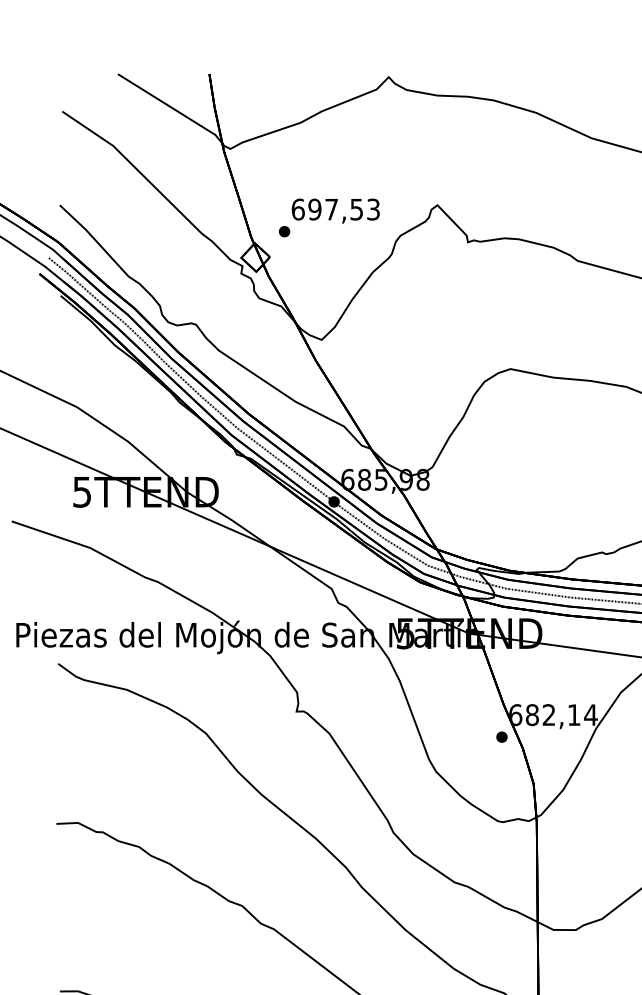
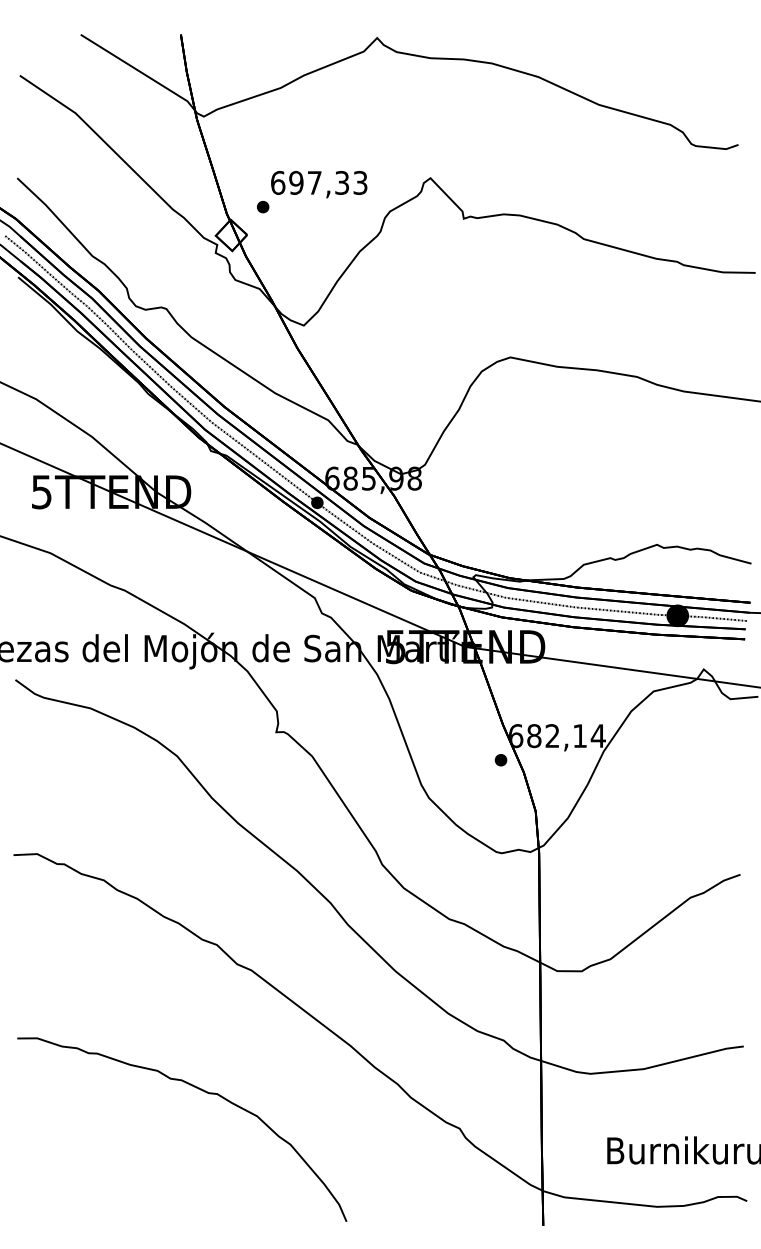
text: (357, 209) -> (342, 182), 697,53 -> 697,33

